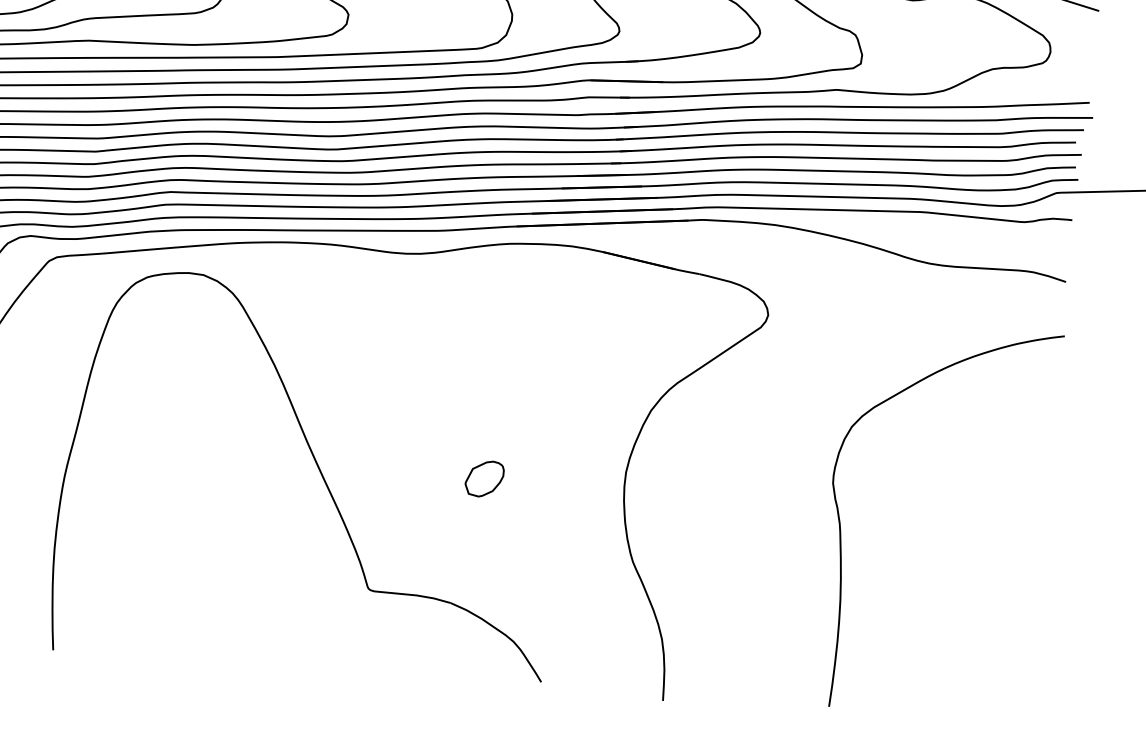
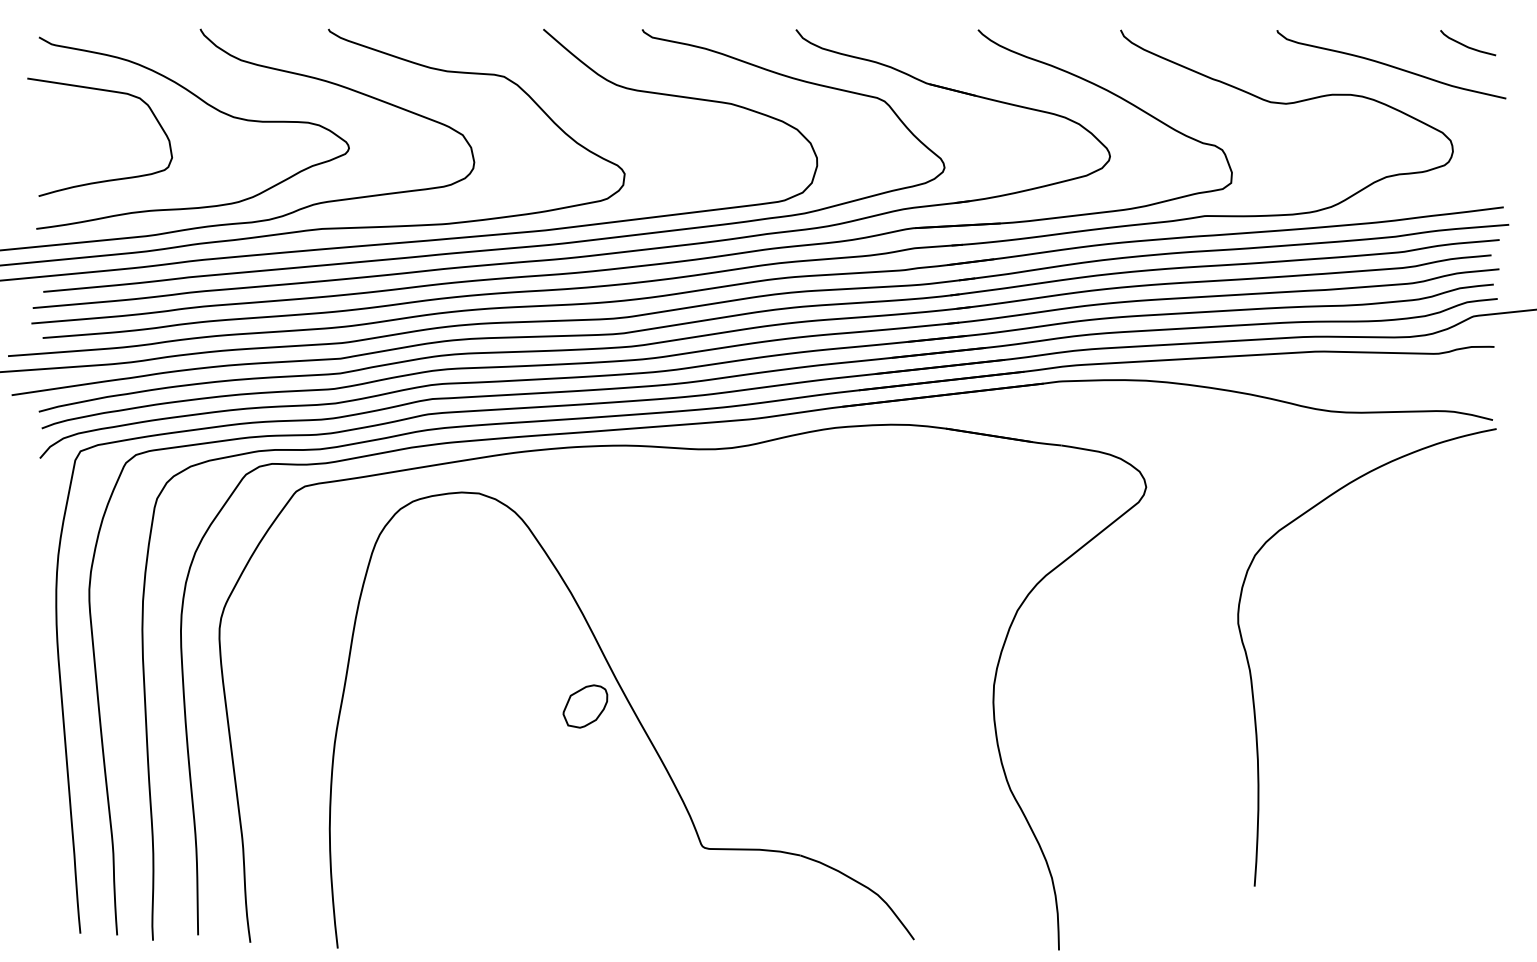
part: (484, 478) -> (585, 706), moved
curve: (840, 525) -> (1251, 672), moved

